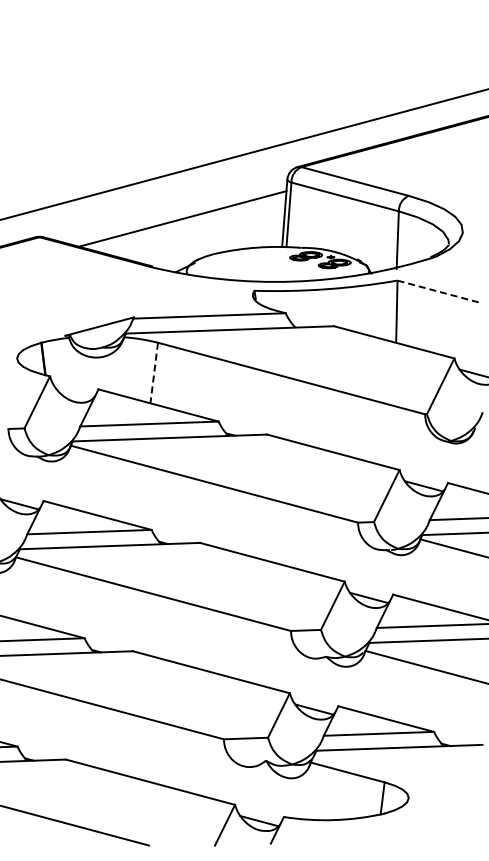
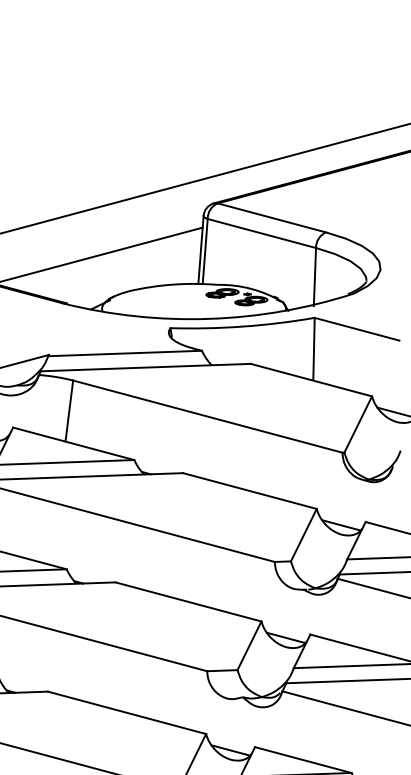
line: (439, 291) -> (357, 328), dashed -> solid
line: (154, 373) -> (69, 411), dashed -> solid

